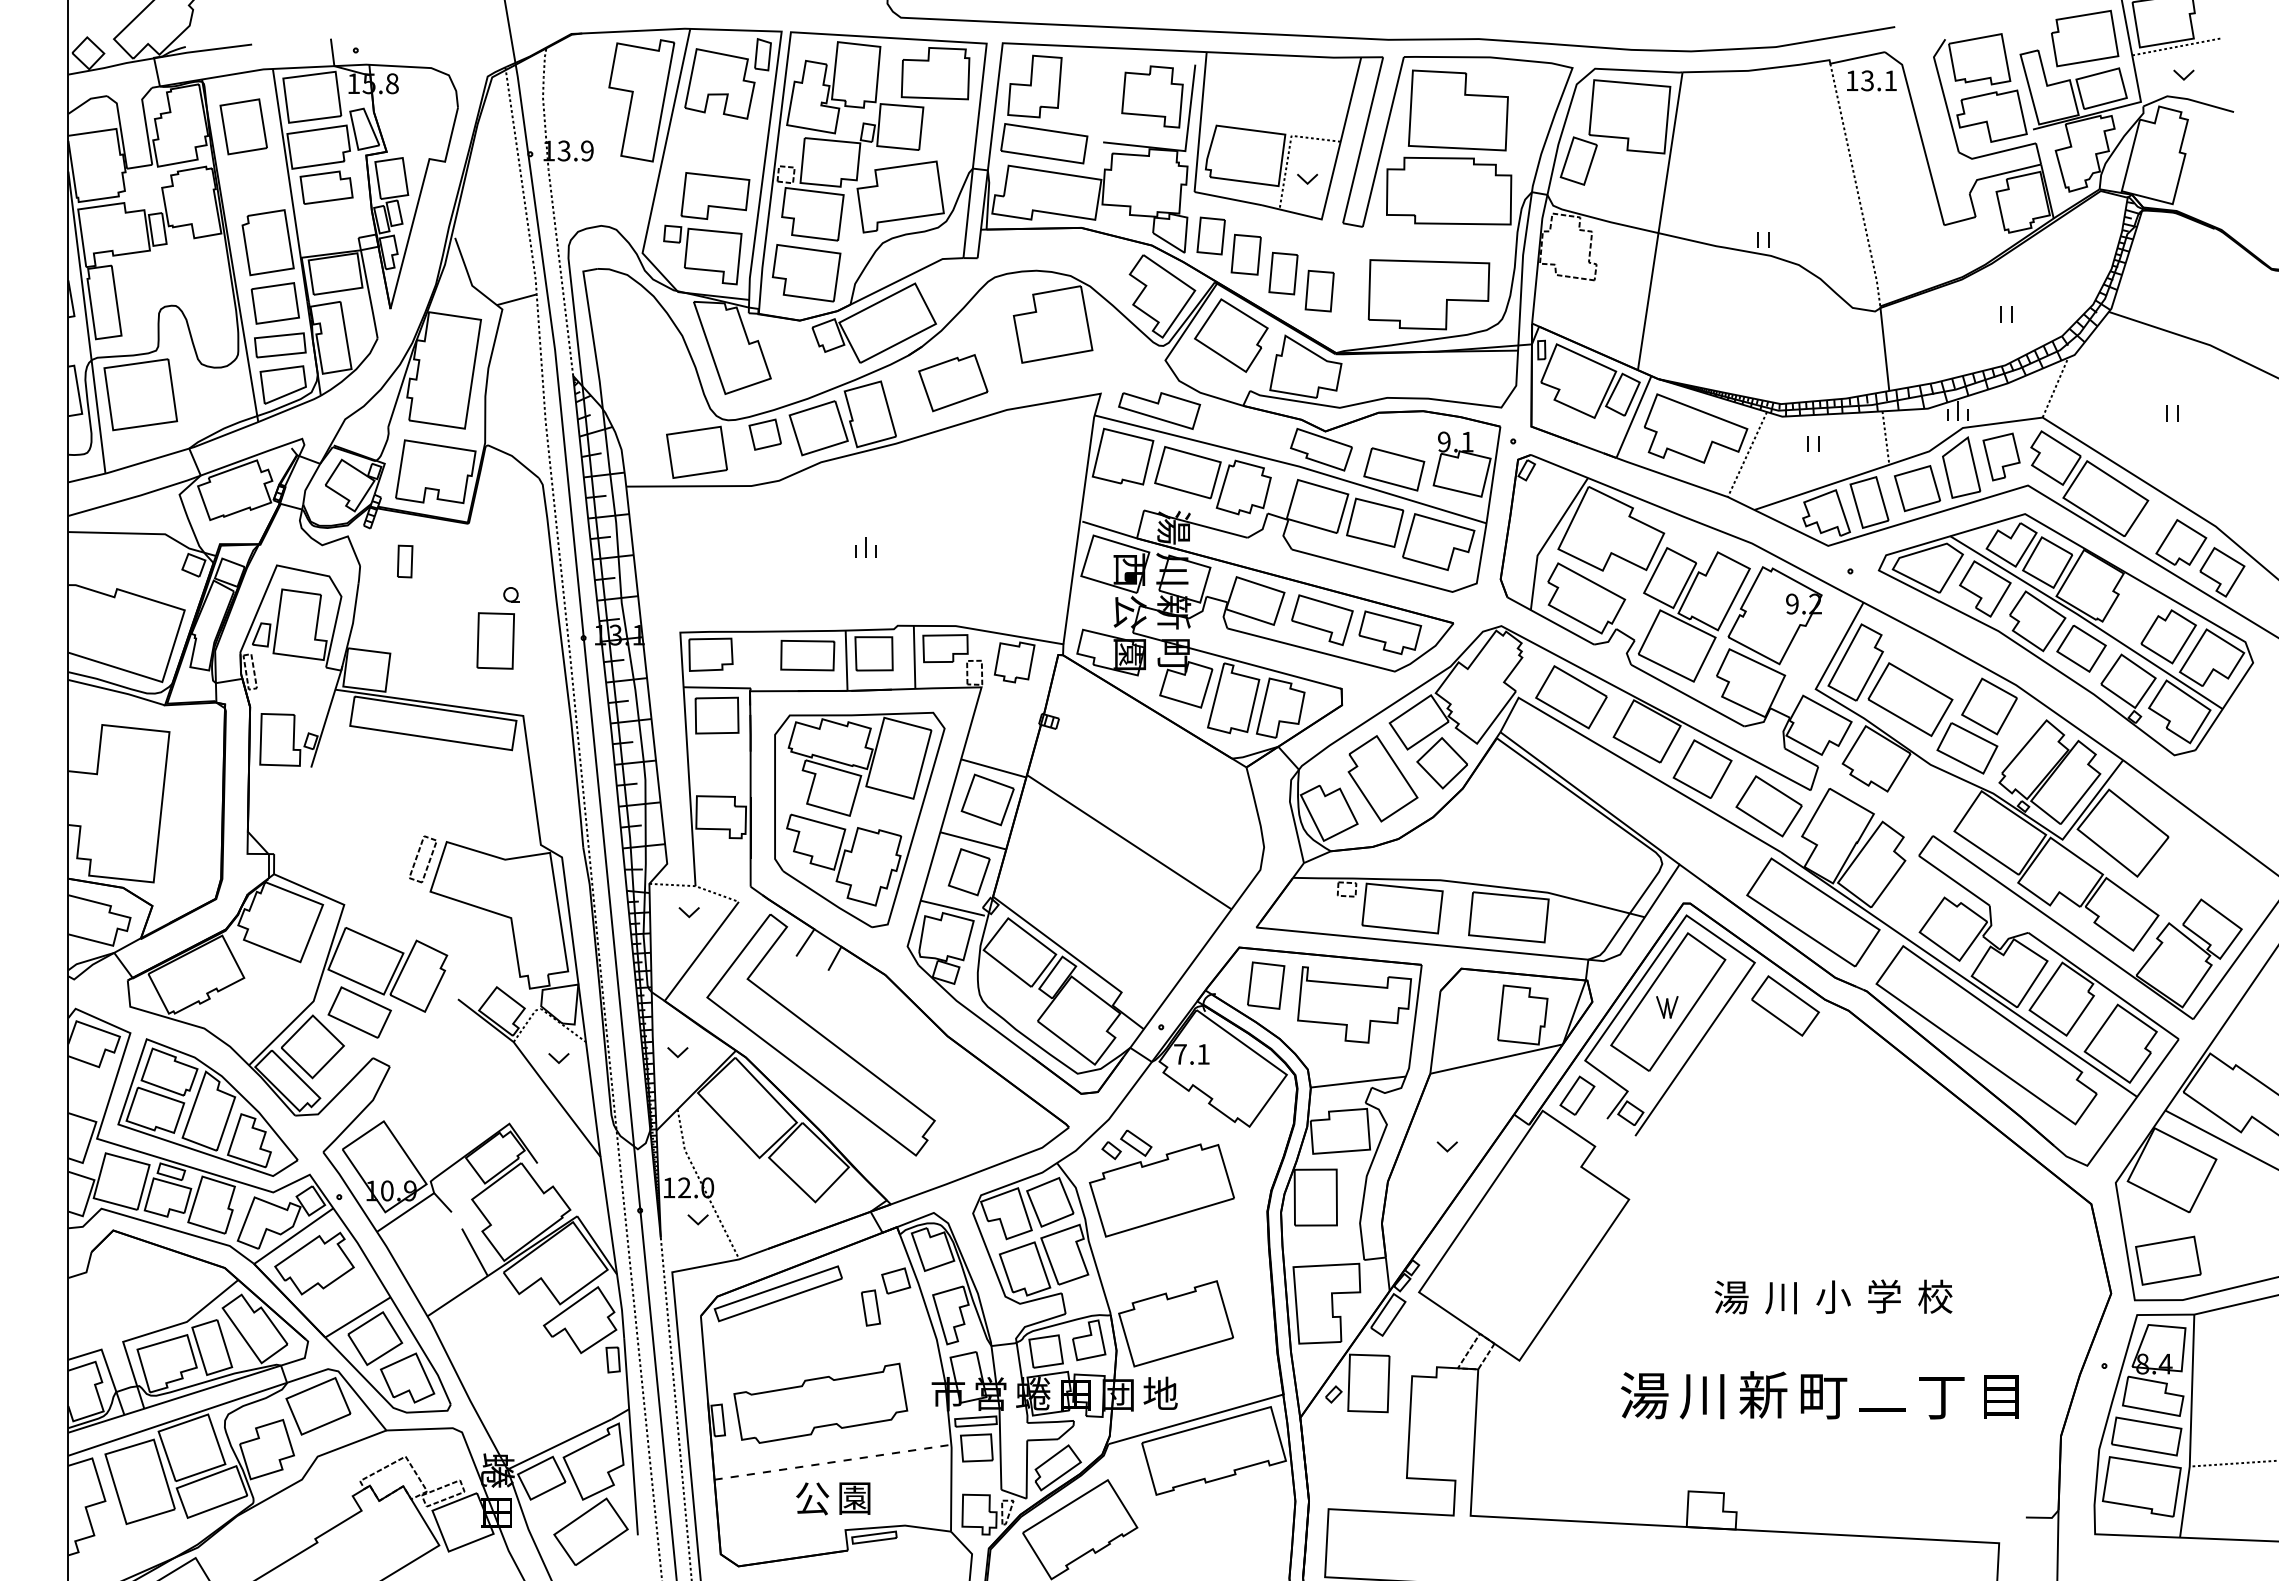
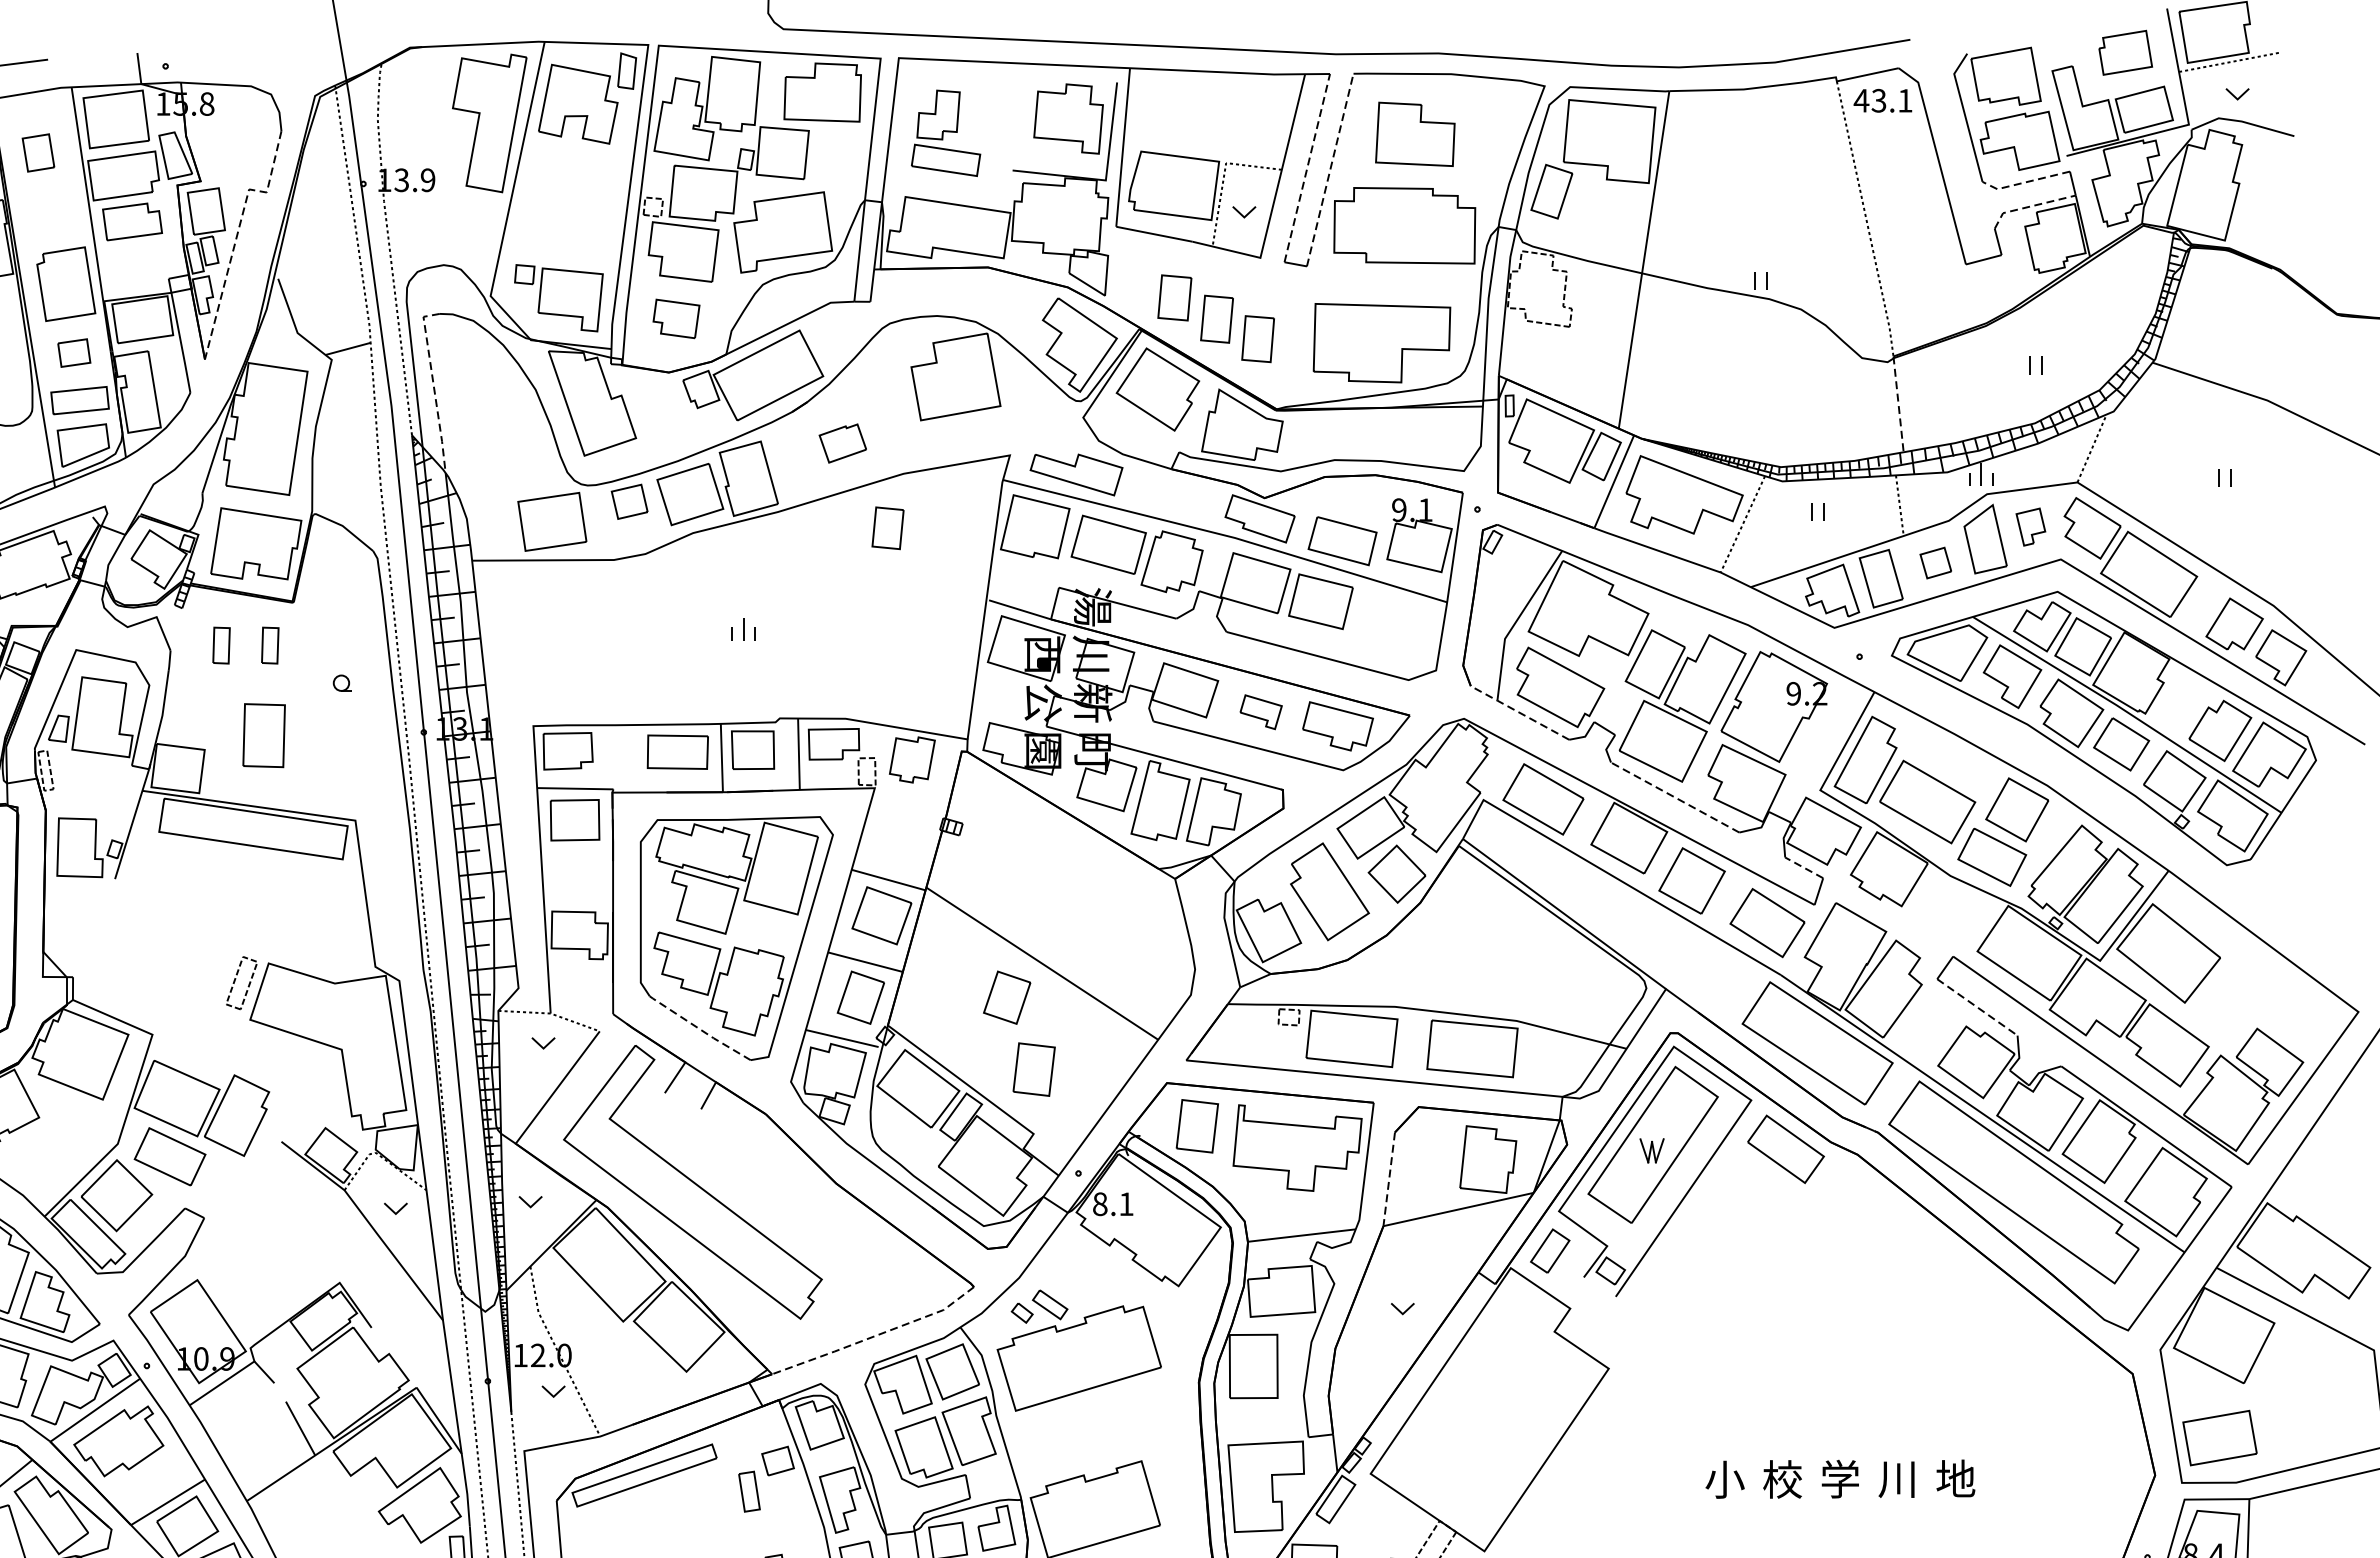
part: (2085, 38) -> (2126, 52), size x0.7
text: (1852, 80) -> (1861, 100), 13.1 -> 43.1
part: (1044, 109) -> (946, 133), size x0.7
part: (1458, 110) -> (1415, 134), size x0.7
part: (243, 126) -> (38, 152), size x0.6
line: (1363, 139) -> (1307, 167), solid -> dashed
line: (1383, 141) -> (1330, 169), solid -> dashed
line: (1996, 152) -> (2025, 181), solid -> dashed
line: (2001, 174) -> (2030, 206), solid -> dashed
part: (715, 195) -> (573, 230), removed
line: (419, 198) -> (237, 234), solid -> dashed
part: (1210, 235) -> (887, 527), moved
part: (806, 273) -> (676, 319), size x0.6
part: (274, 303) -> (73, 353), size x0.6
line: (592, 333) -> (433, 387), solid -> dashed
line: (1884, 349) -> (1898, 405), solid -> dashed
part: (953, 383) -> (843, 443), size x0.6
part: (2001, 456) -> (2030, 526), size x0.7
part: (1917, 488) -> (1935, 562), size x0.6
part: (1438, 542) -> (1392, 624), removed
part: (448, 561) -> (270, 645), added
part: (1322, 620) -> (1261, 712), size x0.6
line: (1549, 620) -> (1518, 712), solid -> dashed
part: (495, 640) -> (263, 735), moved
line: (1687, 695) -> (1674, 797), solid -> dashed
line: (1801, 757) -> (1804, 867), solid -> dashed
part: (1097, 872) -> (1006, 998), added
line: (1954, 881) -> (1977, 1008), solid -> dashed
line: (826, 899) -> (699, 1028), solid -> dashed
part: (1122, 935) -> (1034, 1069), added
line: (1435, 1032) -> (1389, 1179), solid -> dashed
text: (1180, 1054) -> (1100, 1204), 7.1 -> 8.1
line: (982, 1170) -> (875, 1335), solid -> dashed
text: (1833, 1295) -> (1840, 1477), 小 -> 学
text: (1883, 1296) -> (1897, 1478), 学 -> 川
text: (1935, 1296) -> (1956, 1478), 校 -> 地
text: (1731, 1297) -> (1724, 1479), 湯 -> 小
text: (1782, 1297) -> (1782, 1479), 川 -> 校

